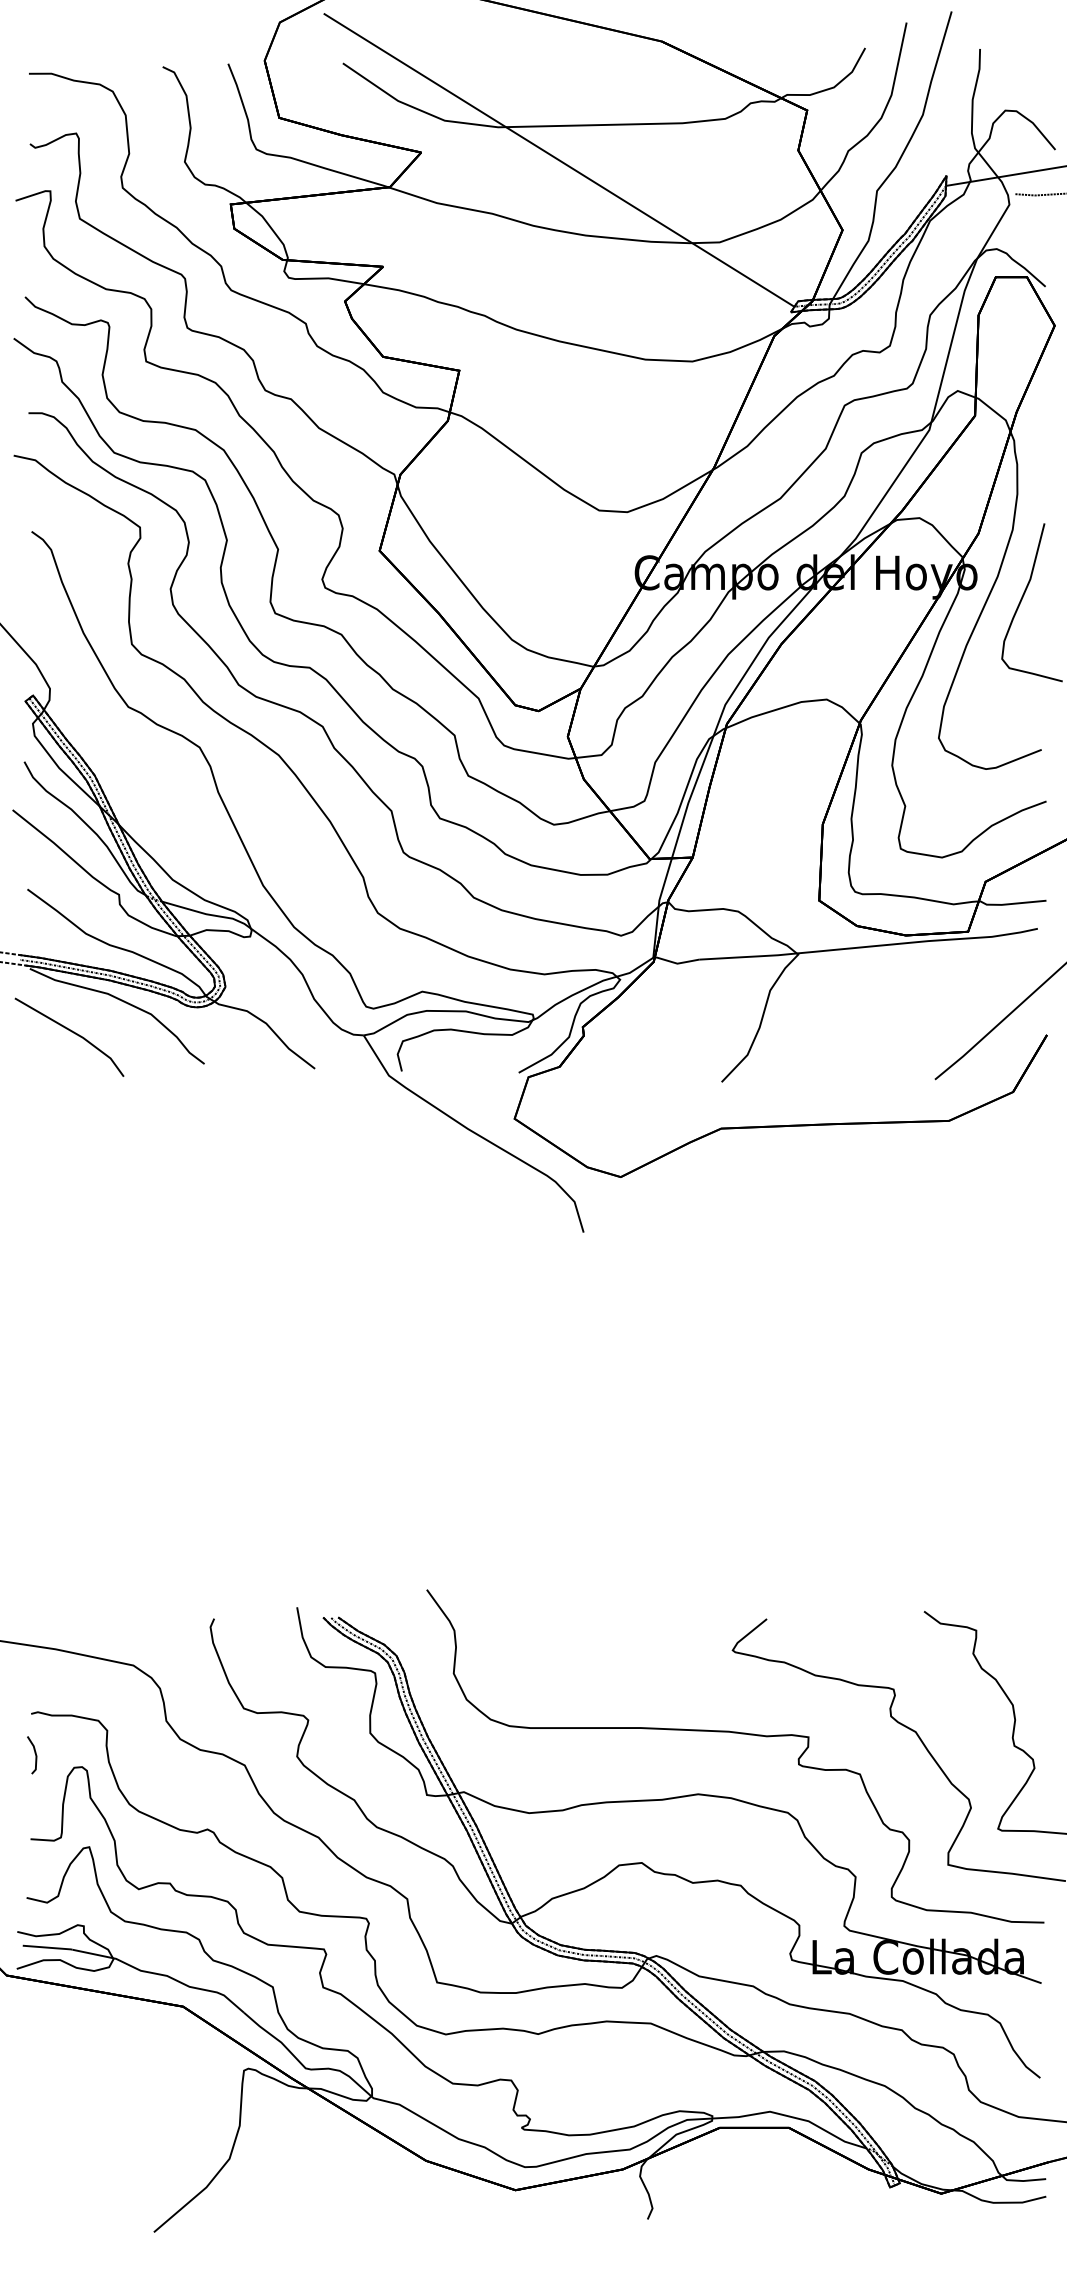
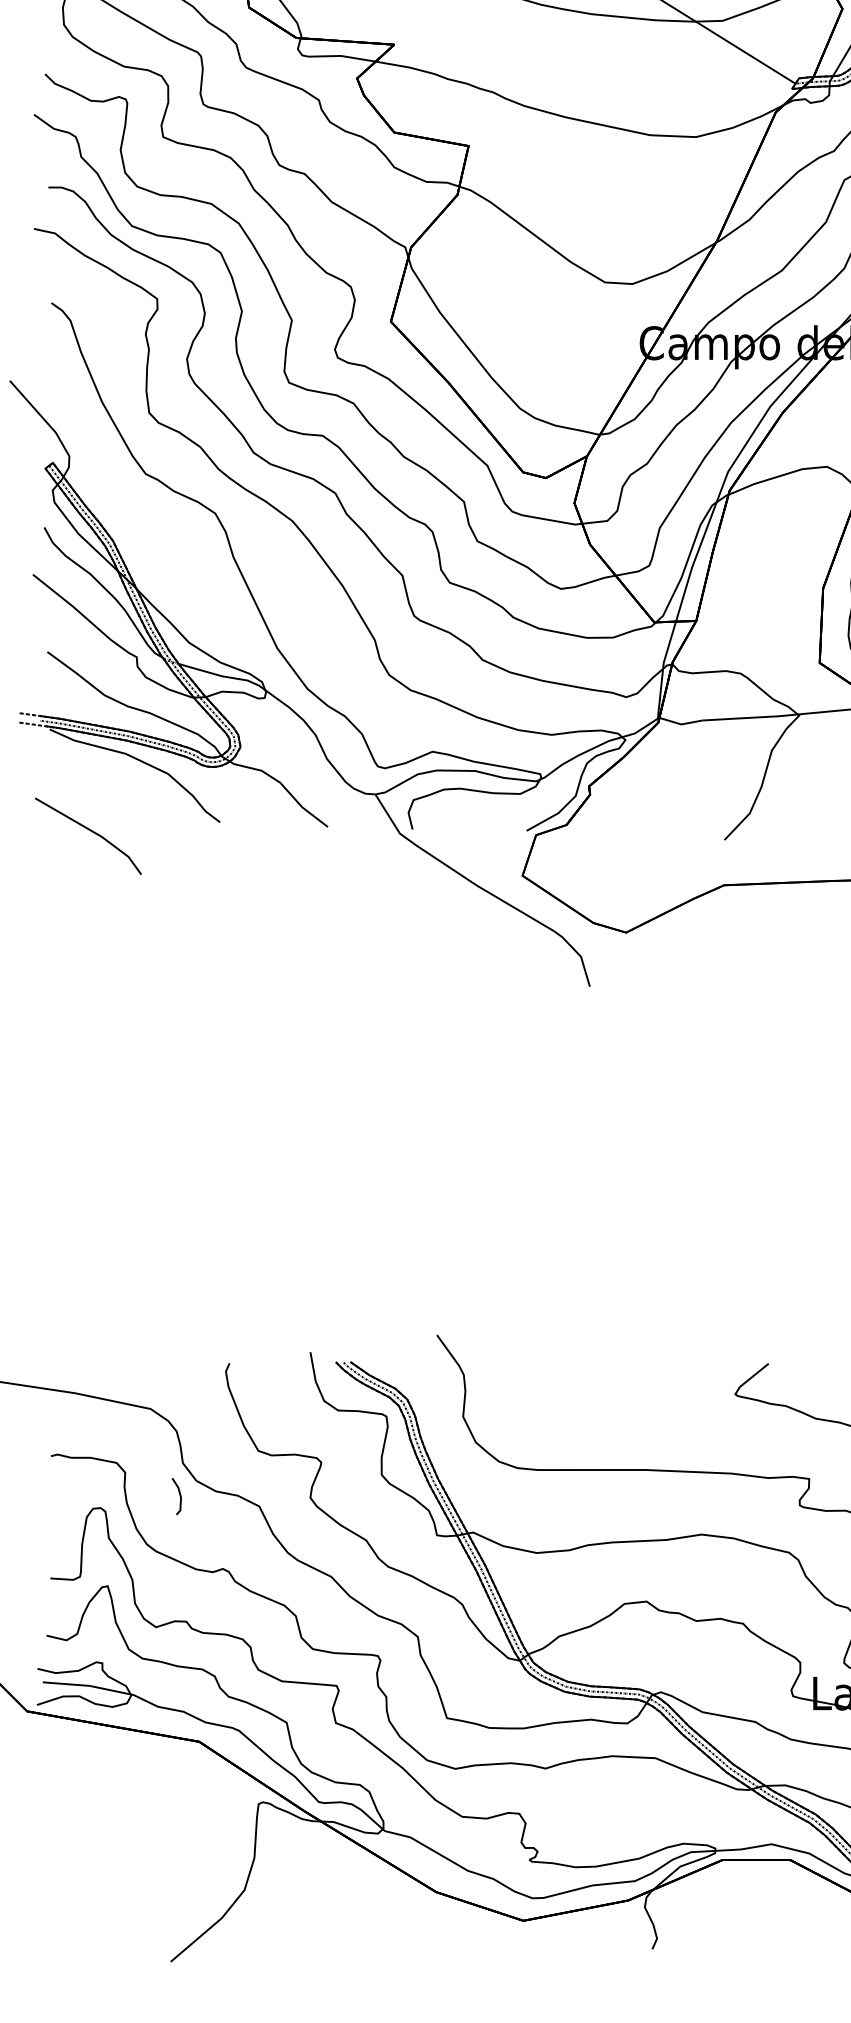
line: (71, 1032) -> (90, 831), moved
line: (34, 1753) -> (179, 1494), moved

